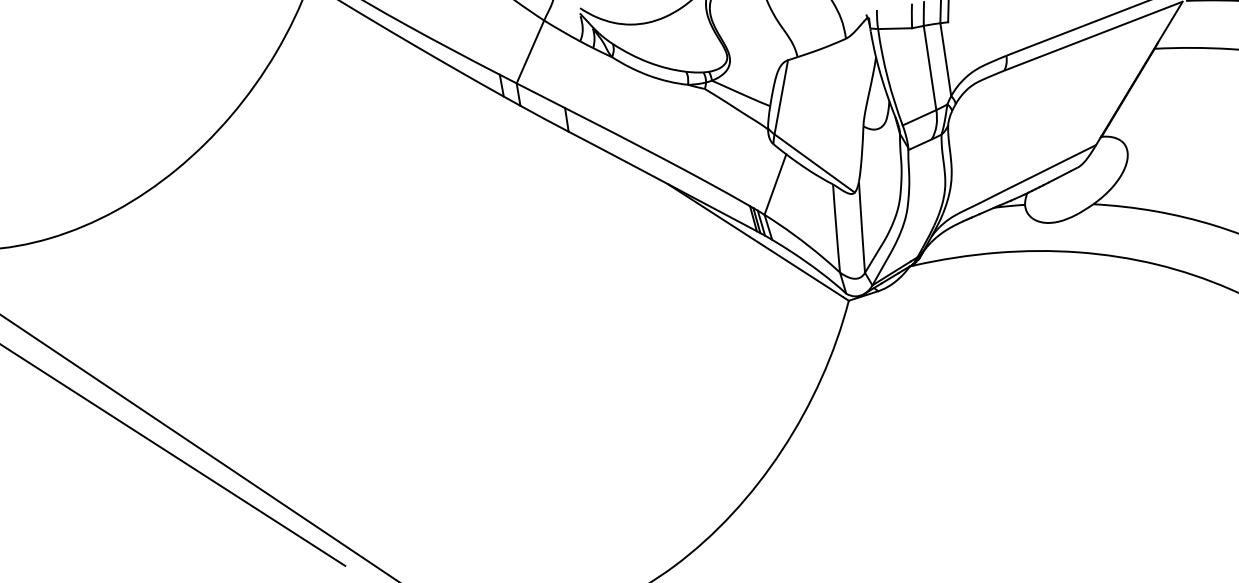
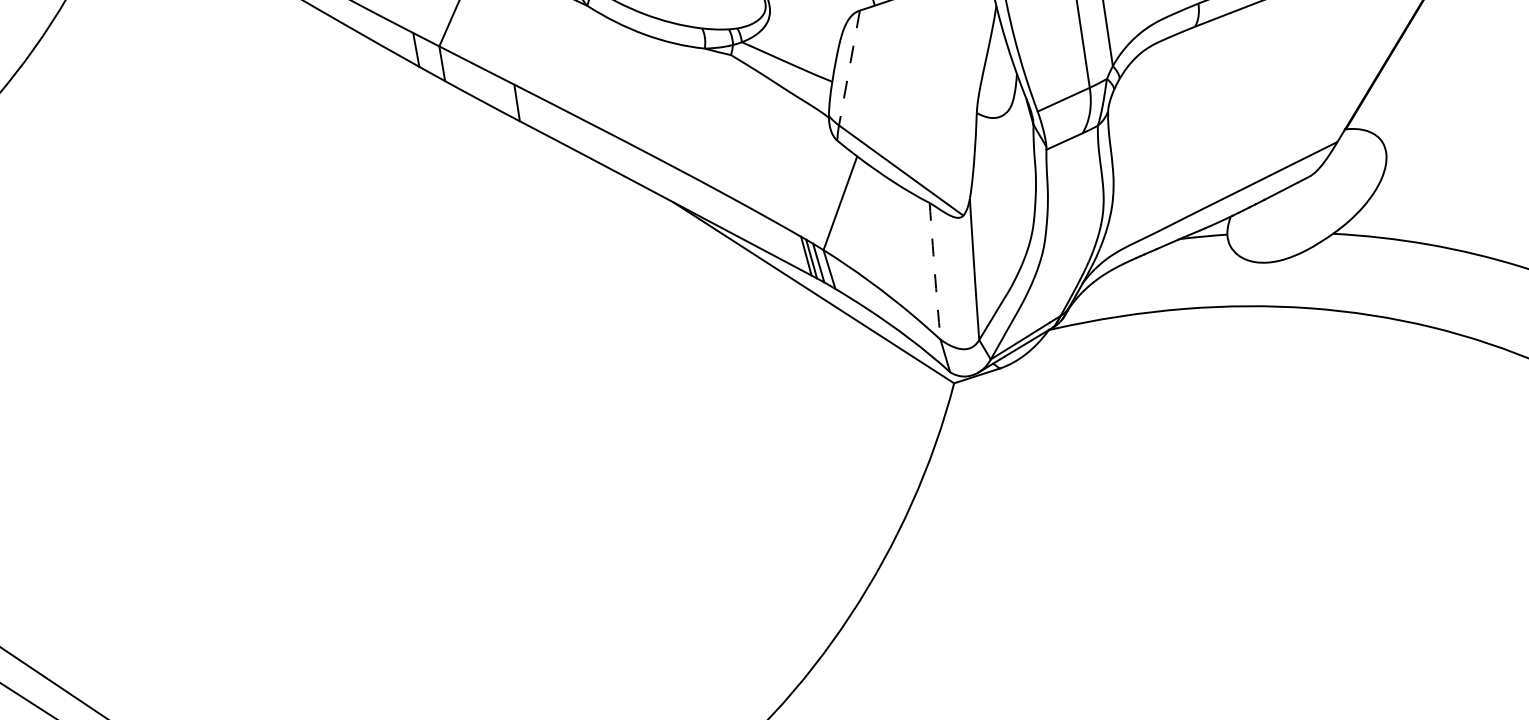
line: (781, 97) -> (849, 68), solid -> dashed
arc: (836, 228) -> (935, 271), solid -> dashed

